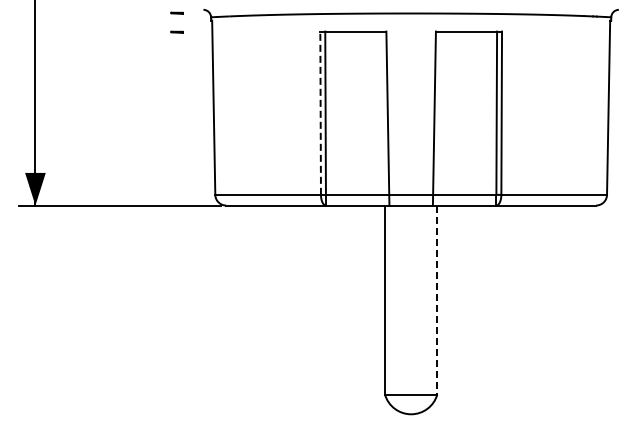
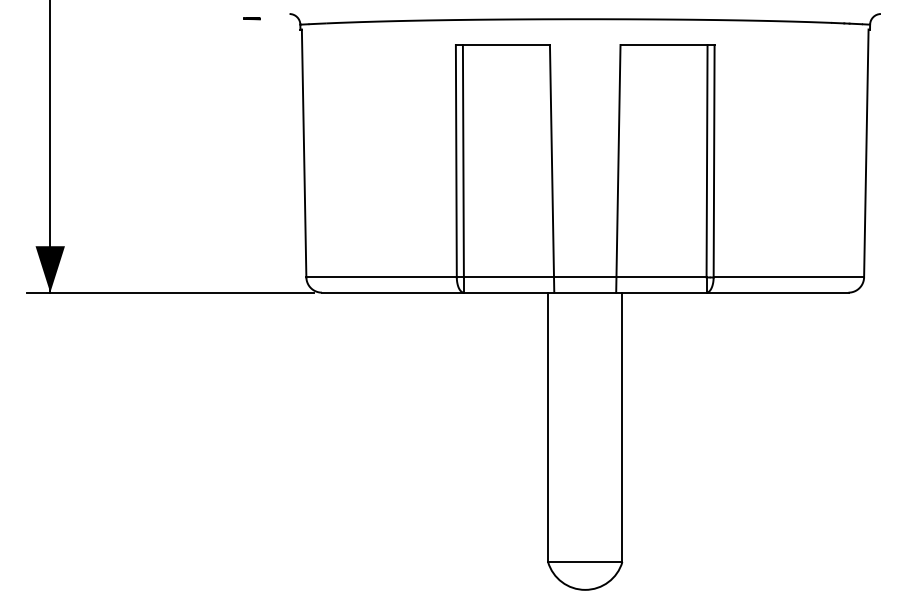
part: (176, 31) -> (251, 44), removed
line: (320, 113) -> (456, 161), dashed -> solid
line: (437, 300) -> (622, 427), dashed -> solid

